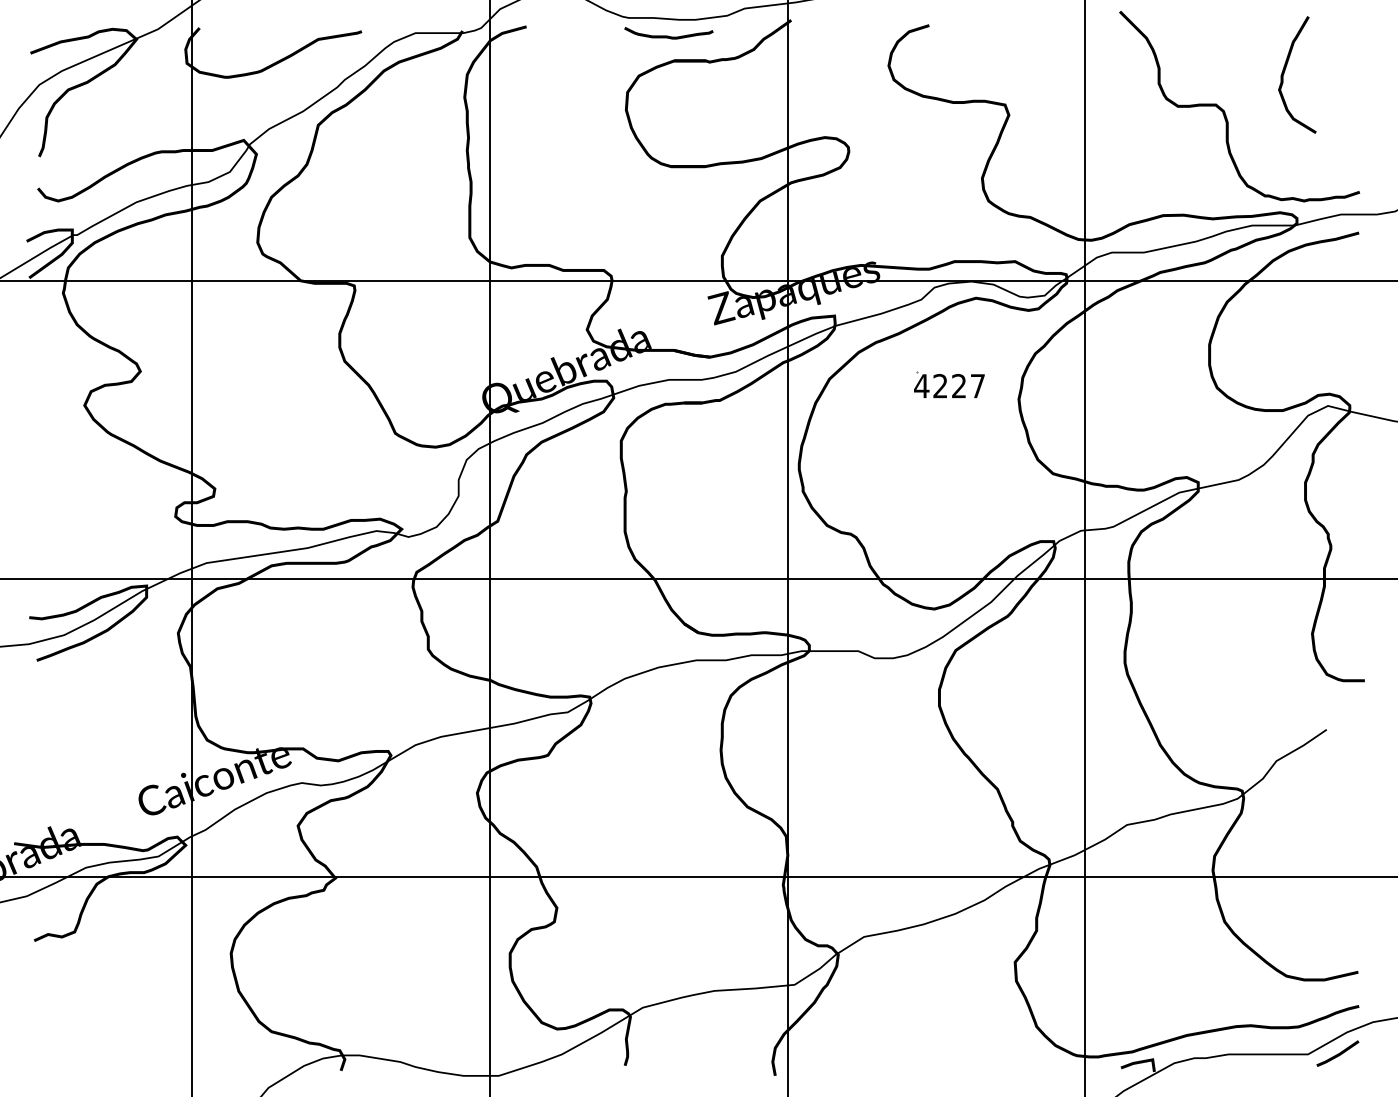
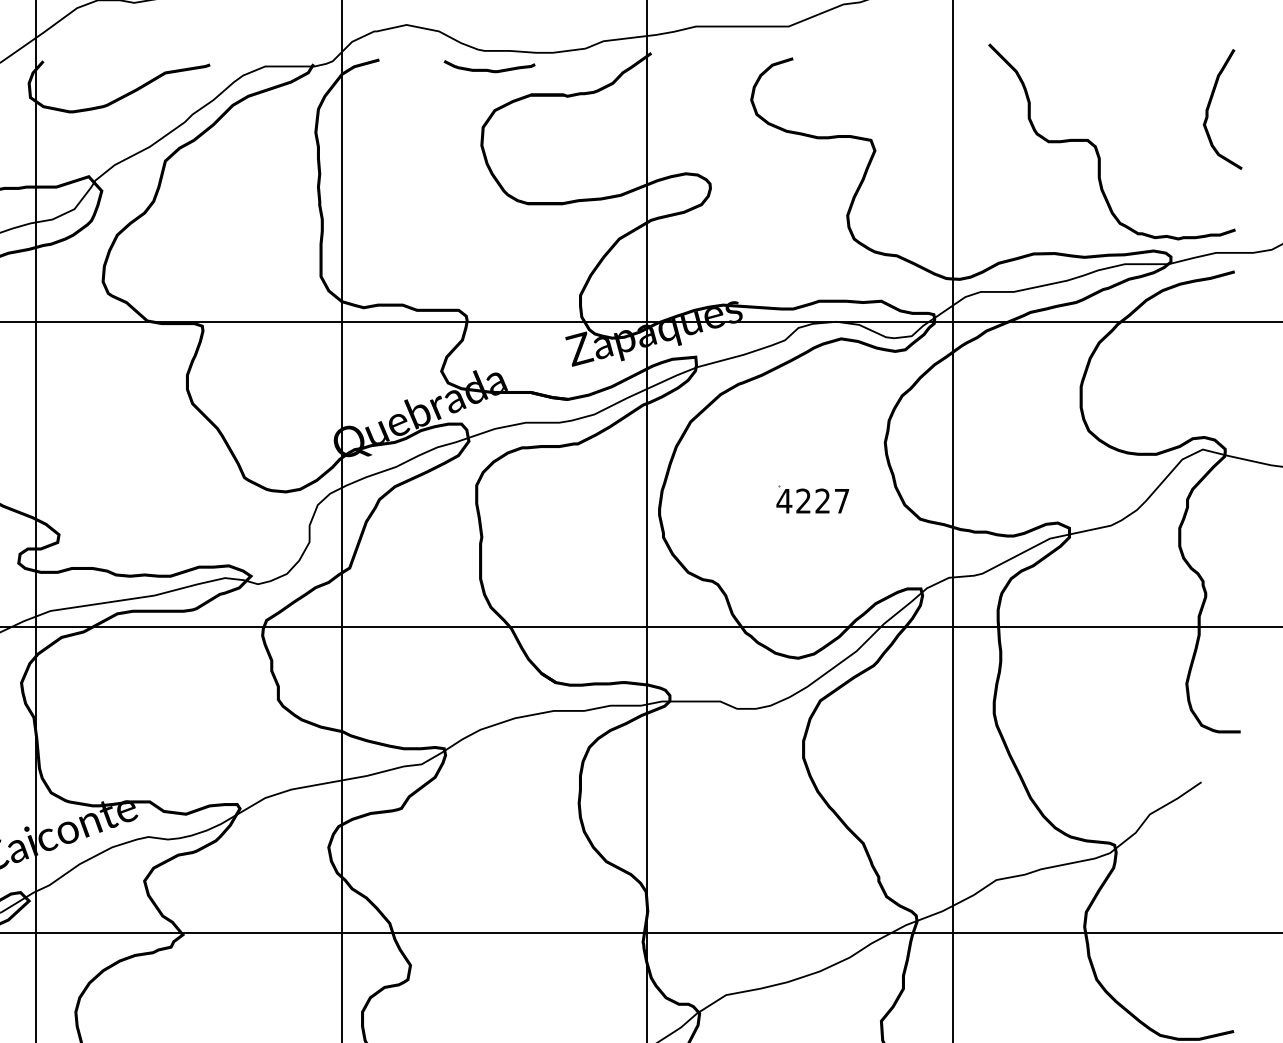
curve: (668, 35) -> (489, 68), moved
curve: (1285, 71) -> (1210, 105), moved
part: (949, 384) -> (812, 499), moved

